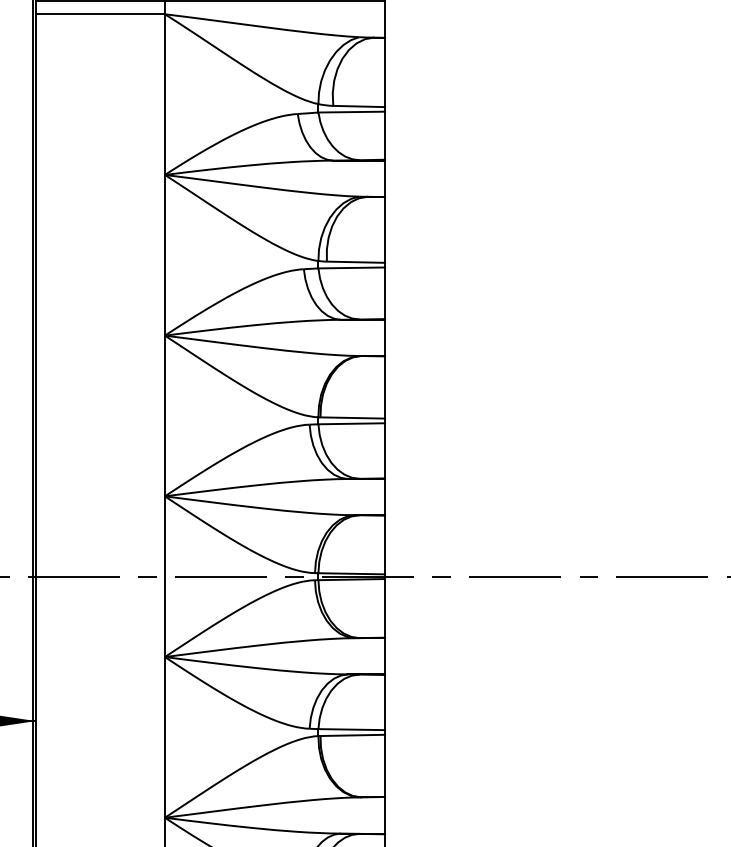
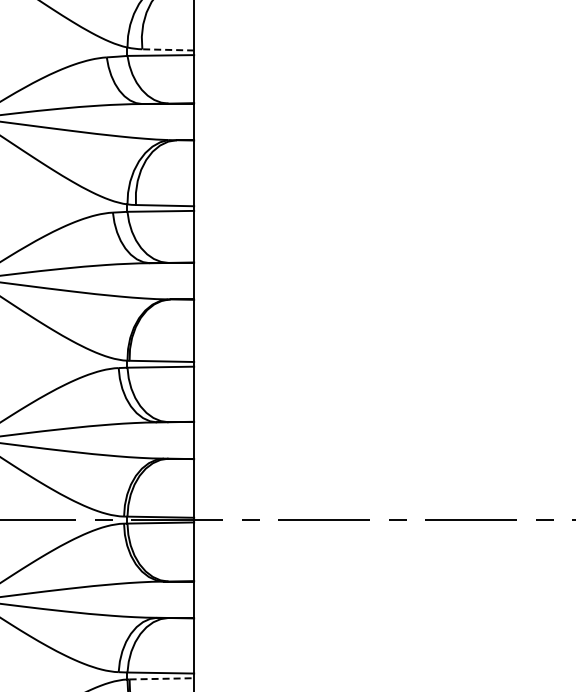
line: (359, 106) -> (168, 49), solid -> dashed
line: (353, 735) -> (162, 678), solid -> dashed

